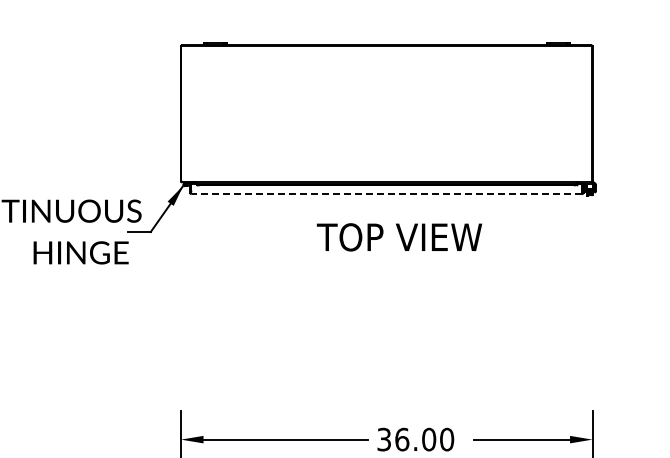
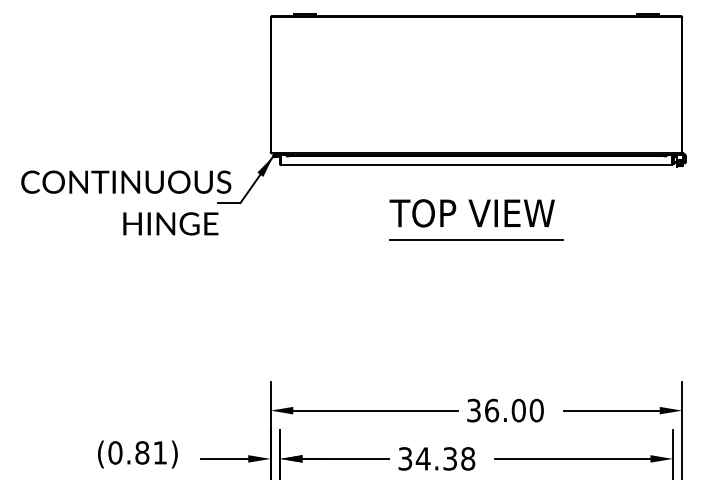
line: (385, 194) -> (475, 165), dashed -> solid
text: (398, 237) -> (471, 213), moved
line: (385, 269) -> (475, 240), added

